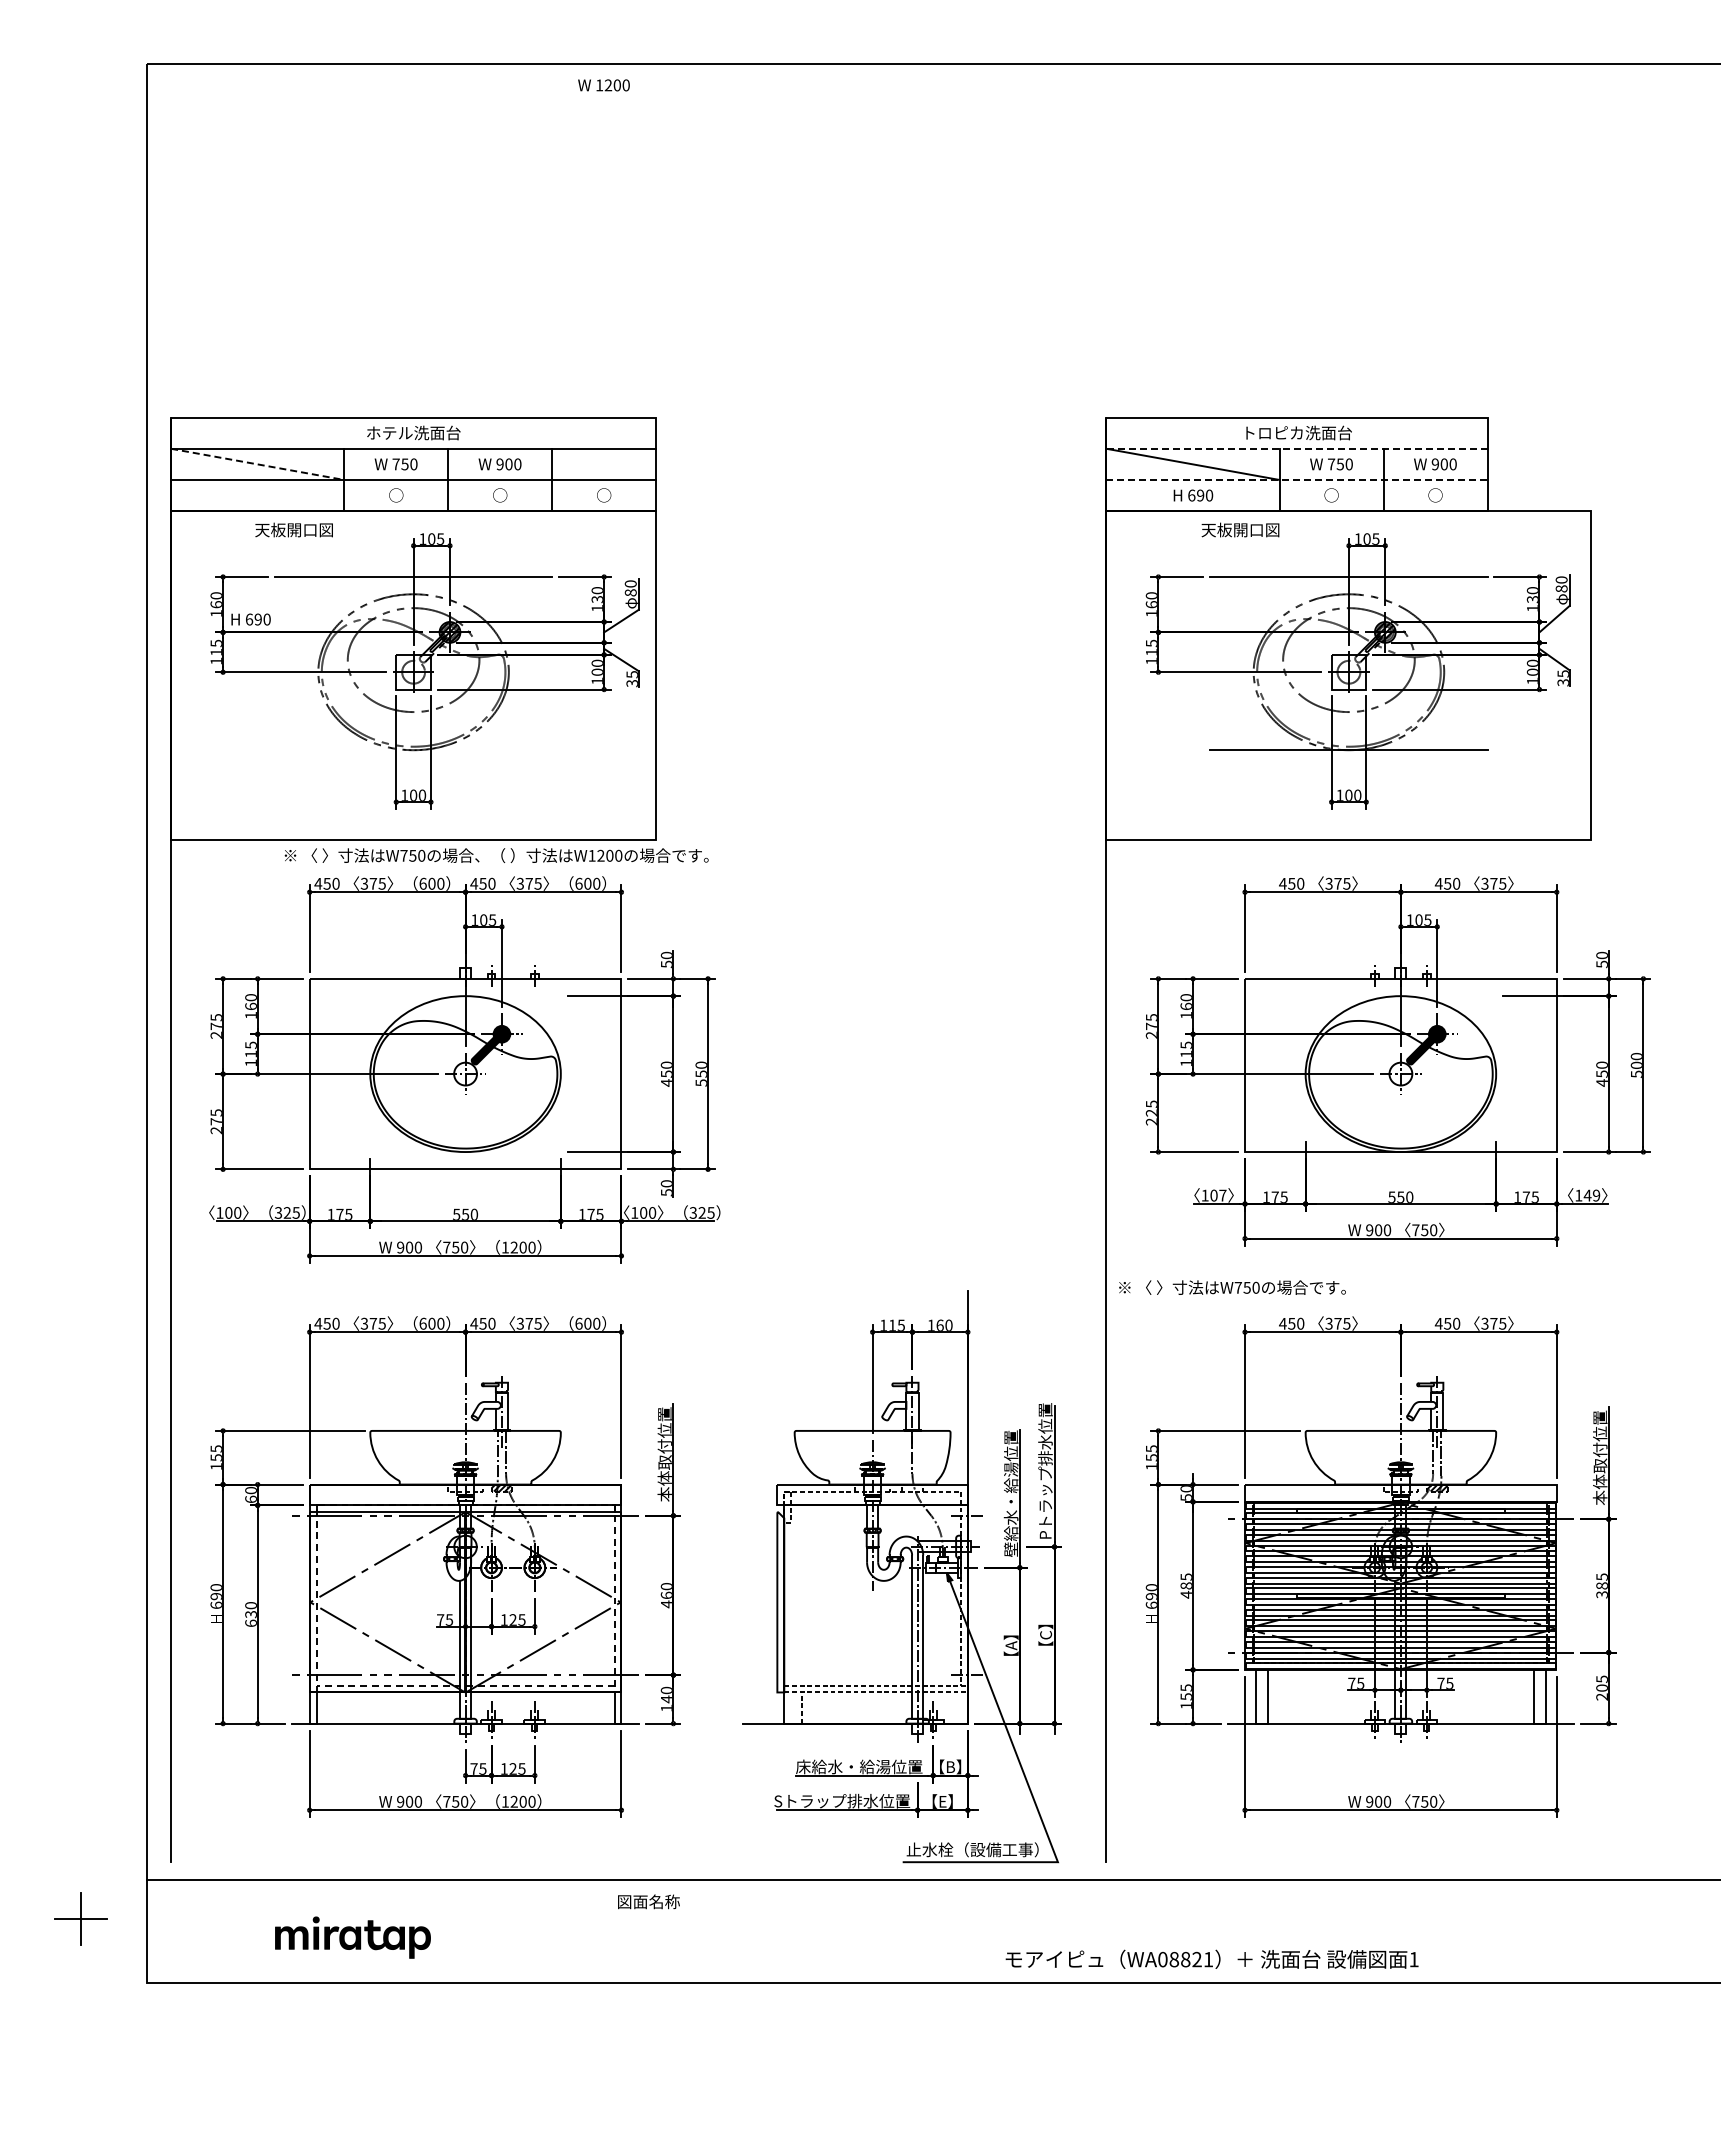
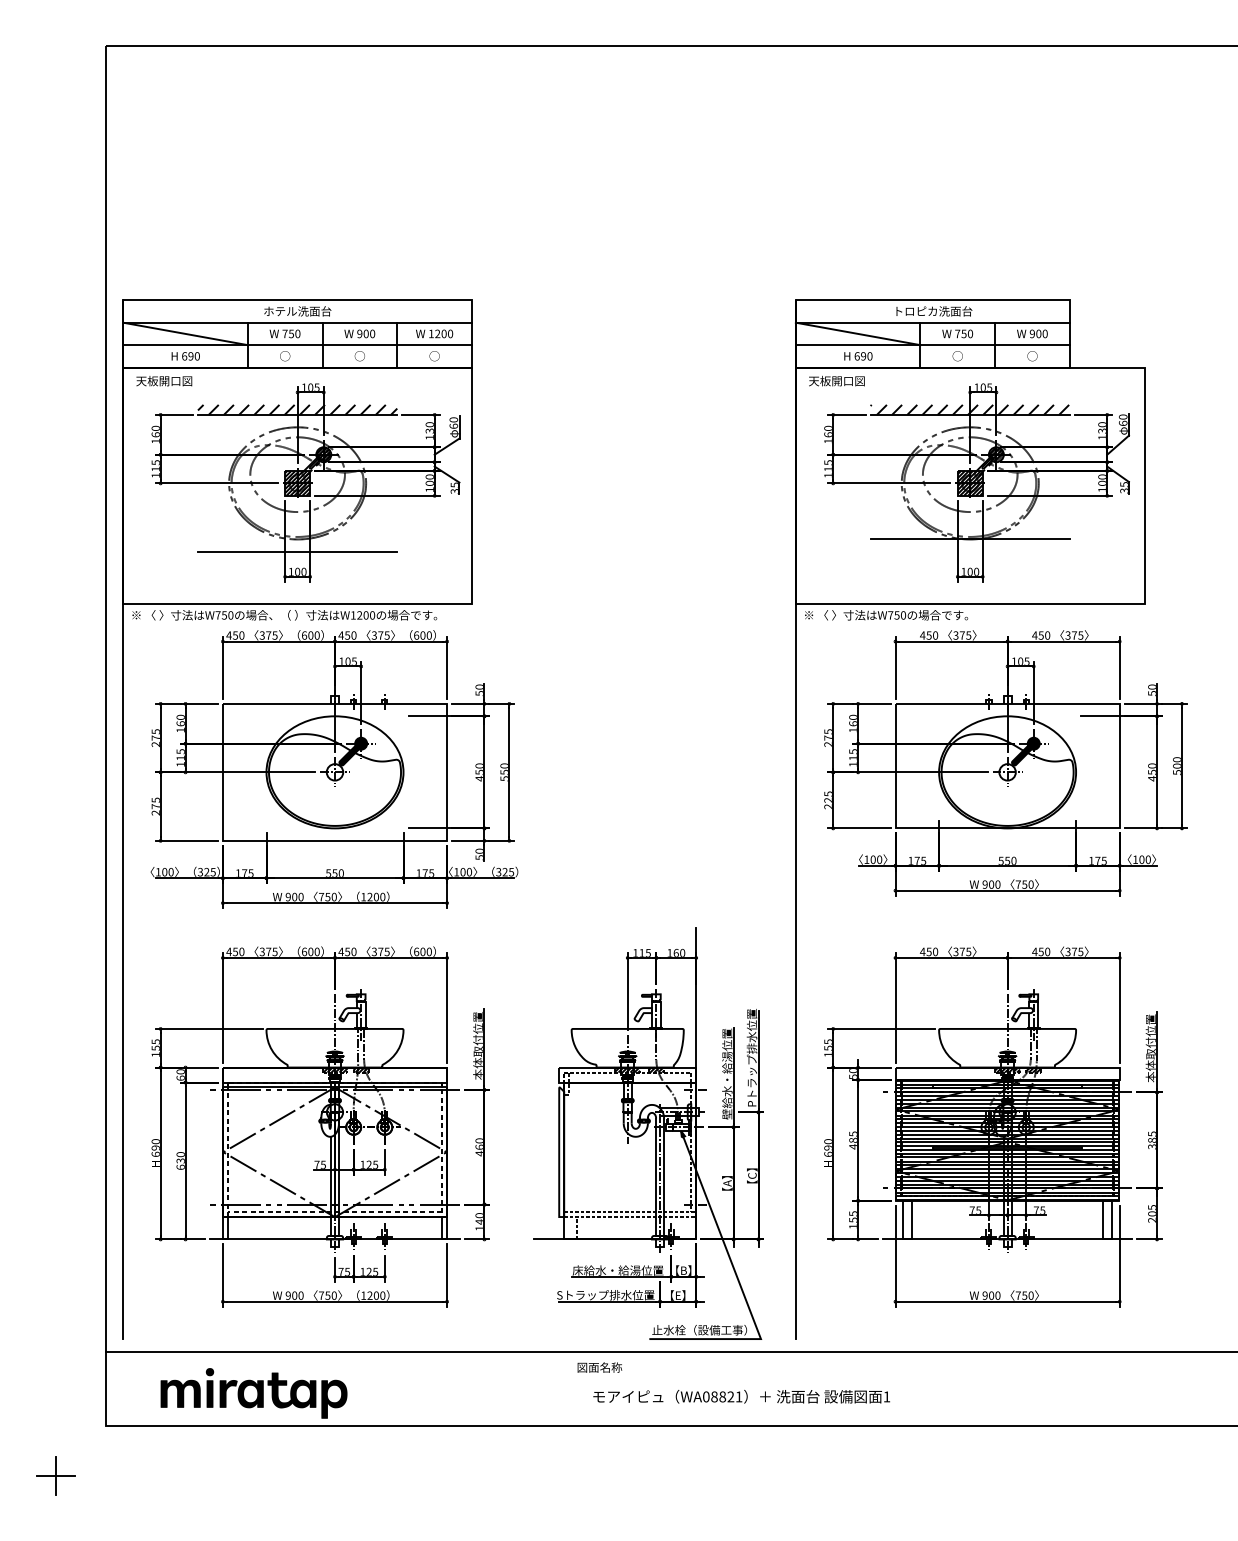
text: (603, 85) -> (434, 334), moved
line: (1296, 448) -> (932, 322), dashed -> solid
line: (257, 464) -> (185, 334), dashed -> solid
line: (1296, 479) -> (932, 344), dashed -> solid
text: (293, 529) -> (163, 380), moved
text: (1240, 529) -> (836, 380), moved
hatch: (413, 569) -> (297, 409), added
hatch: (1348, 569) -> (969, 409), added
text: (1561, 588) -> (1123, 423), 80 -> 60
text: (630, 592) -> (453, 426), 80 -> 60
text: (250, 619) -> (185, 356), moved
hatch: (413, 671) -> (297, 482), added
hatch: (1348, 671) -> (969, 482), added
line: (413, 767) -> (297, 551), added
text: (496, 855) -> (284, 615), moved
text: (1222, 1195) -> (879, 859), 107 -> 100
text: (1591, 1195) -> (1144, 859), 149 -> 100
text: (1232, 1287) -> (886, 615), moved
hatch: (465, 1487) -> (334, 1069), added
hatch: (872, 1487) -> (627, 1069), added
hatch: (912, 1487) -> (656, 1069), added
hatch: (1400, 1487) -> (1007, 1069), added
text: (648, 1901) -> (599, 1367), moved
part: (80, 1918) -> (55, 1475), moved
part: (352, 1937) -> (253, 1393), size x1.67
text: (1211, 1958) -> (741, 1396), moved

